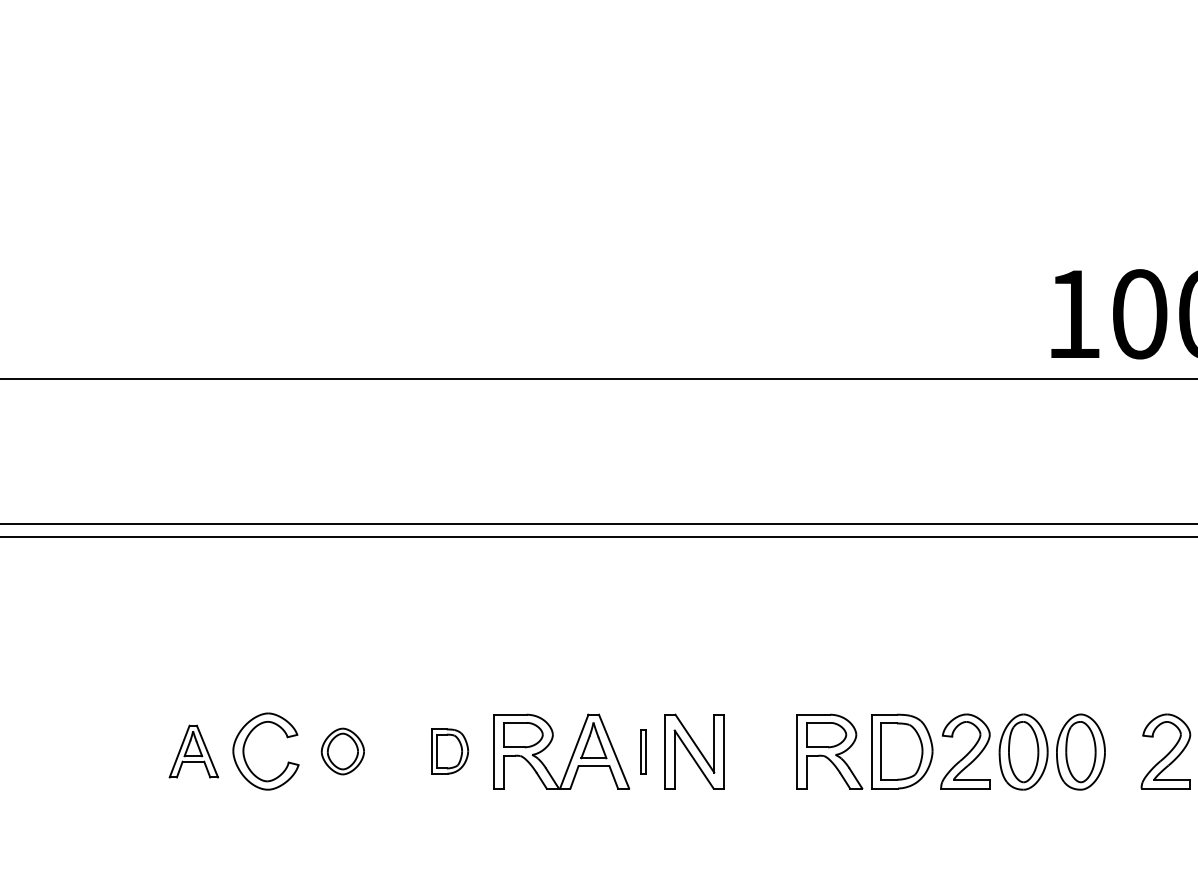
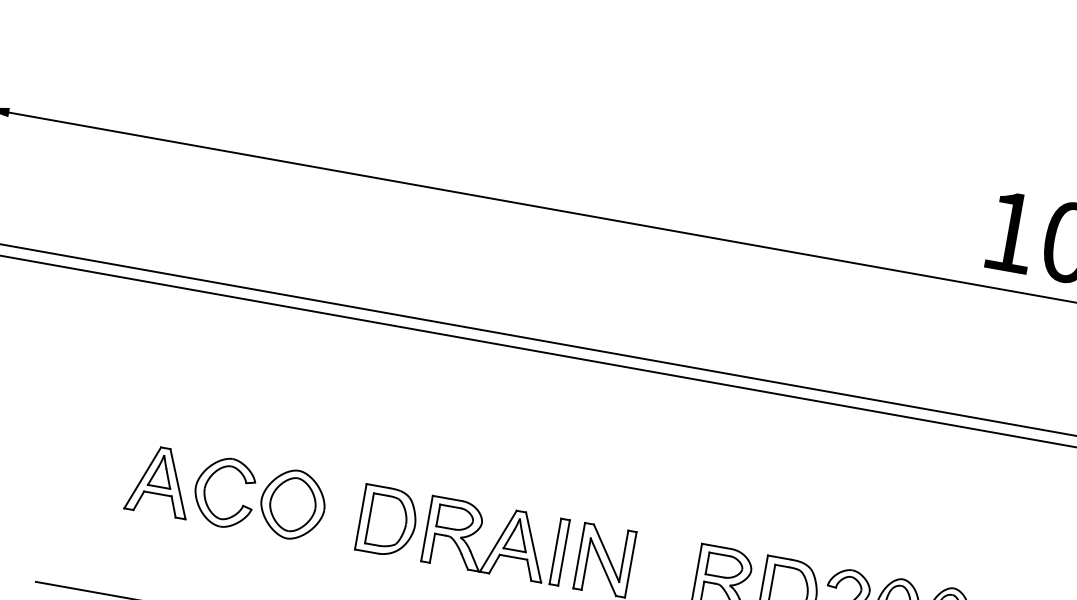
part: (193, 751) -> (160, 480), size x1.43
part: (342, 751) -> (292, 504), size x1.67
part: (449, 751) -> (387, 521), size x1.67
part: (643, 751) -> (559, 552), size x1.67

